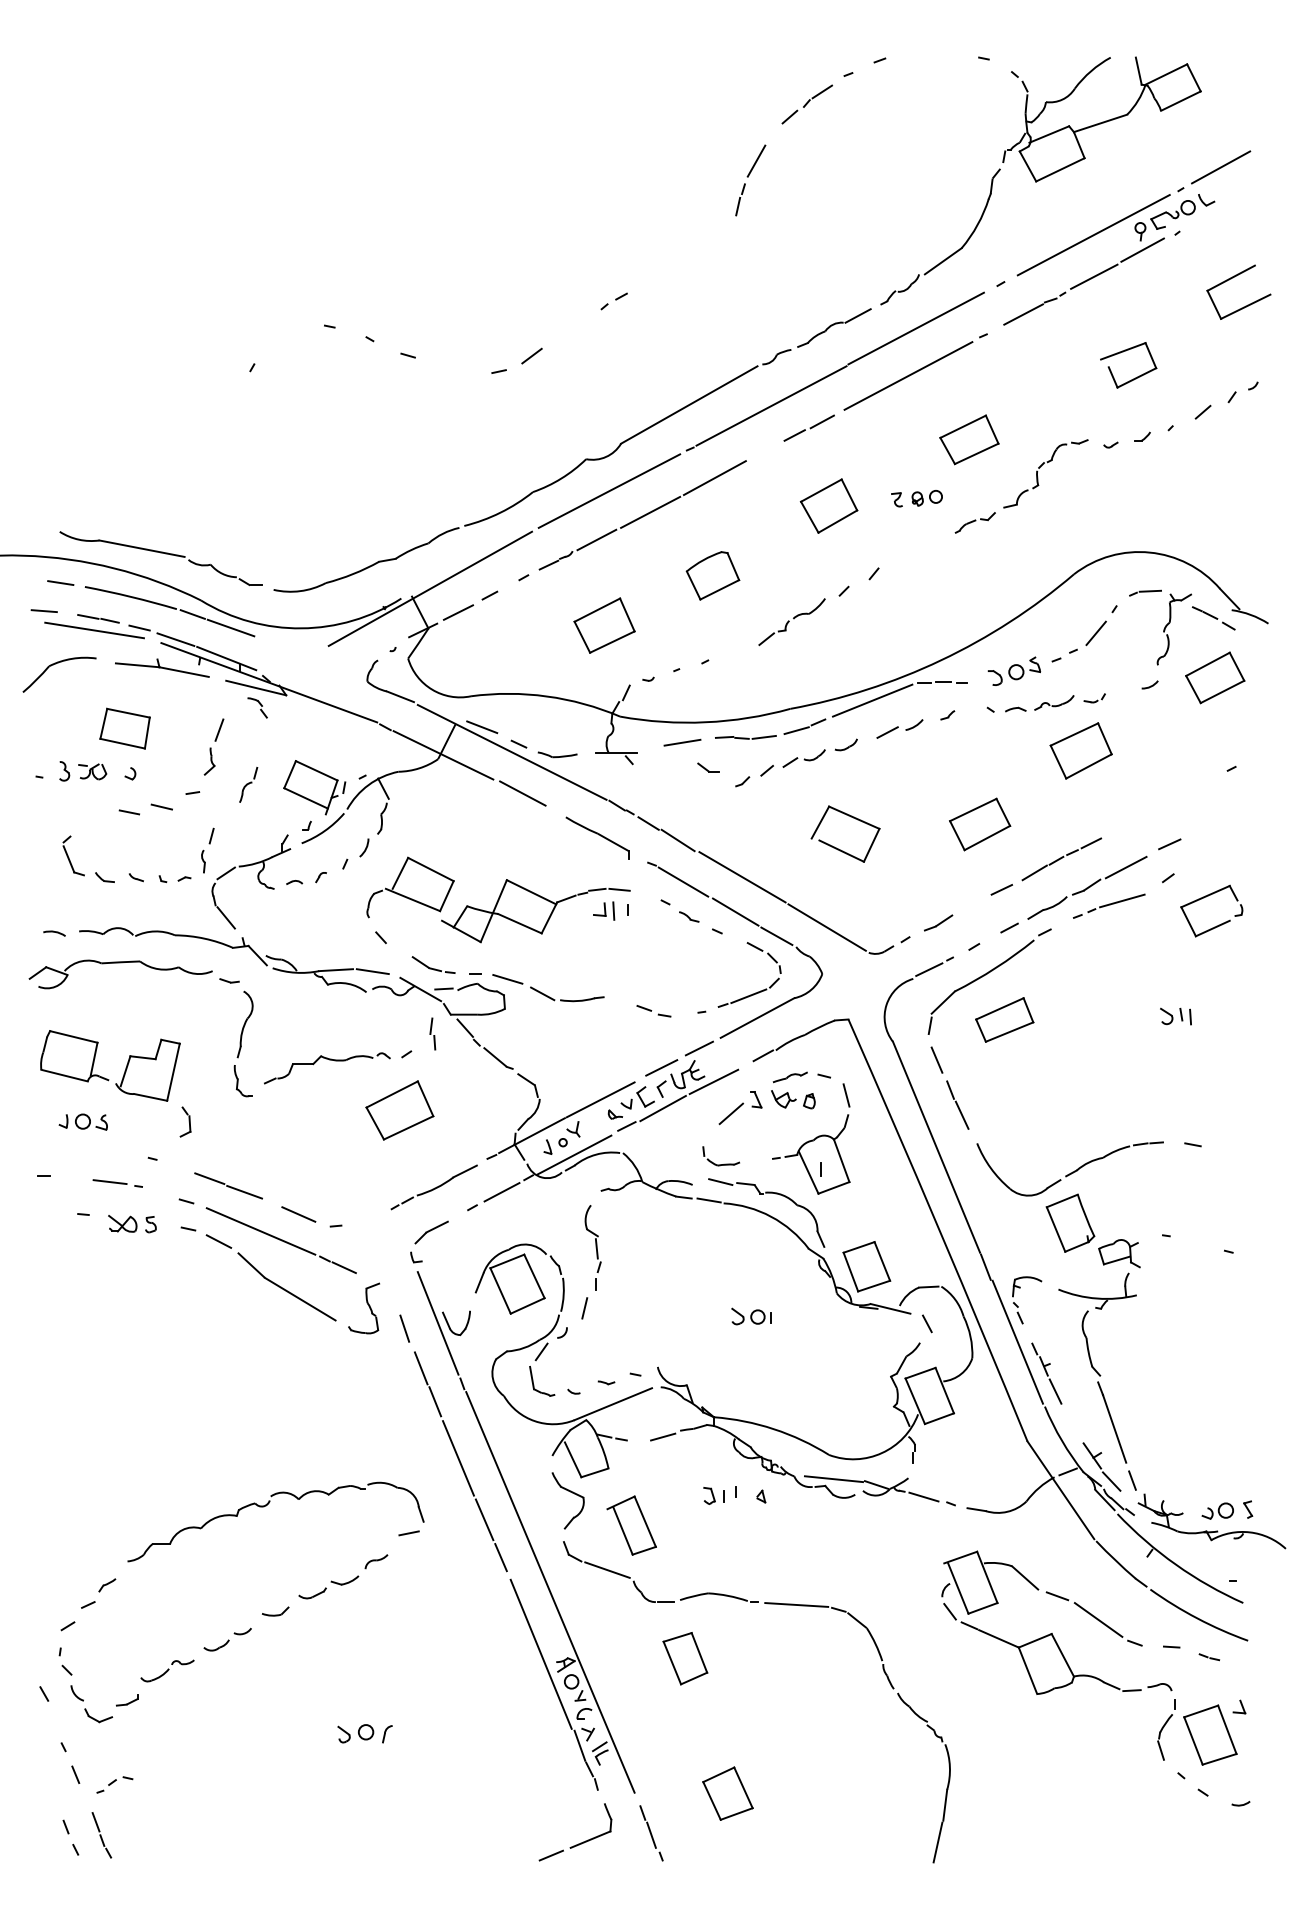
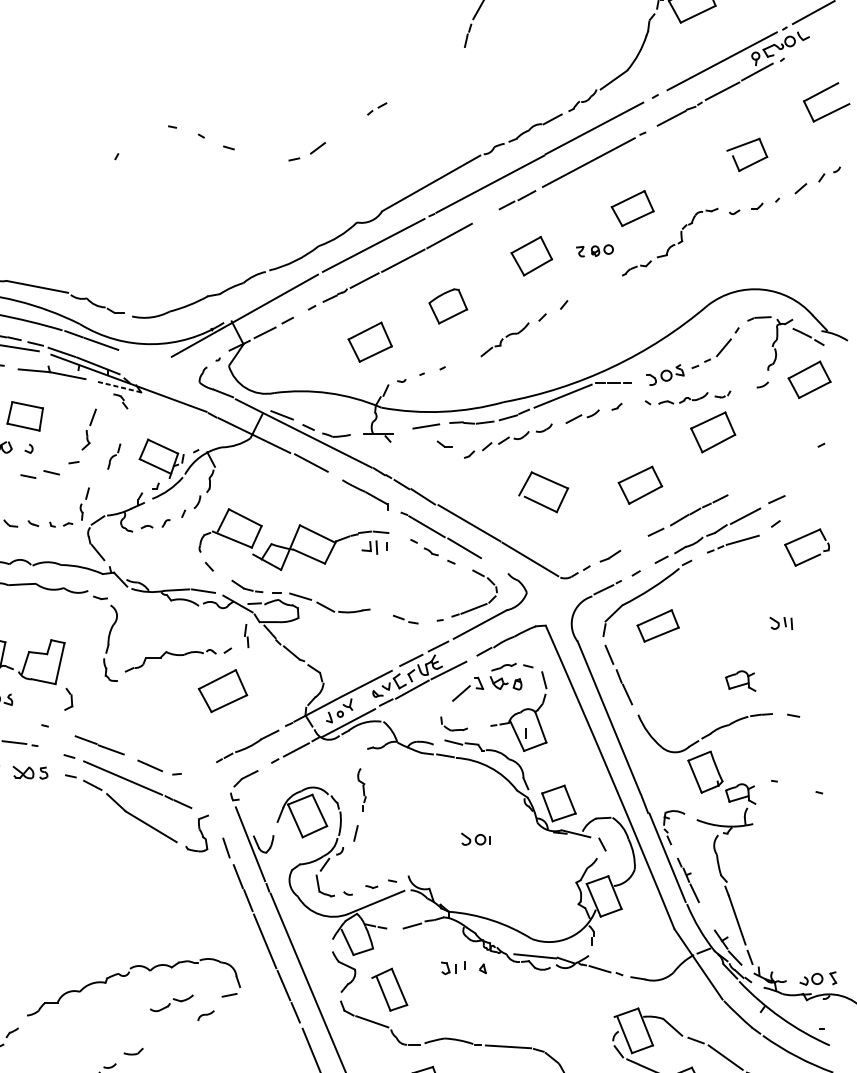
line: (256, 688) -> (119, 387), solid -> dashed
line: (776, 936) -> (493, 565), removed
part: (1119, 1096) -> (740, 681), added
part: (592, 1247) -> (361, 789), size x0.7
part: (328, 1587) -> (171, 1003), moved

